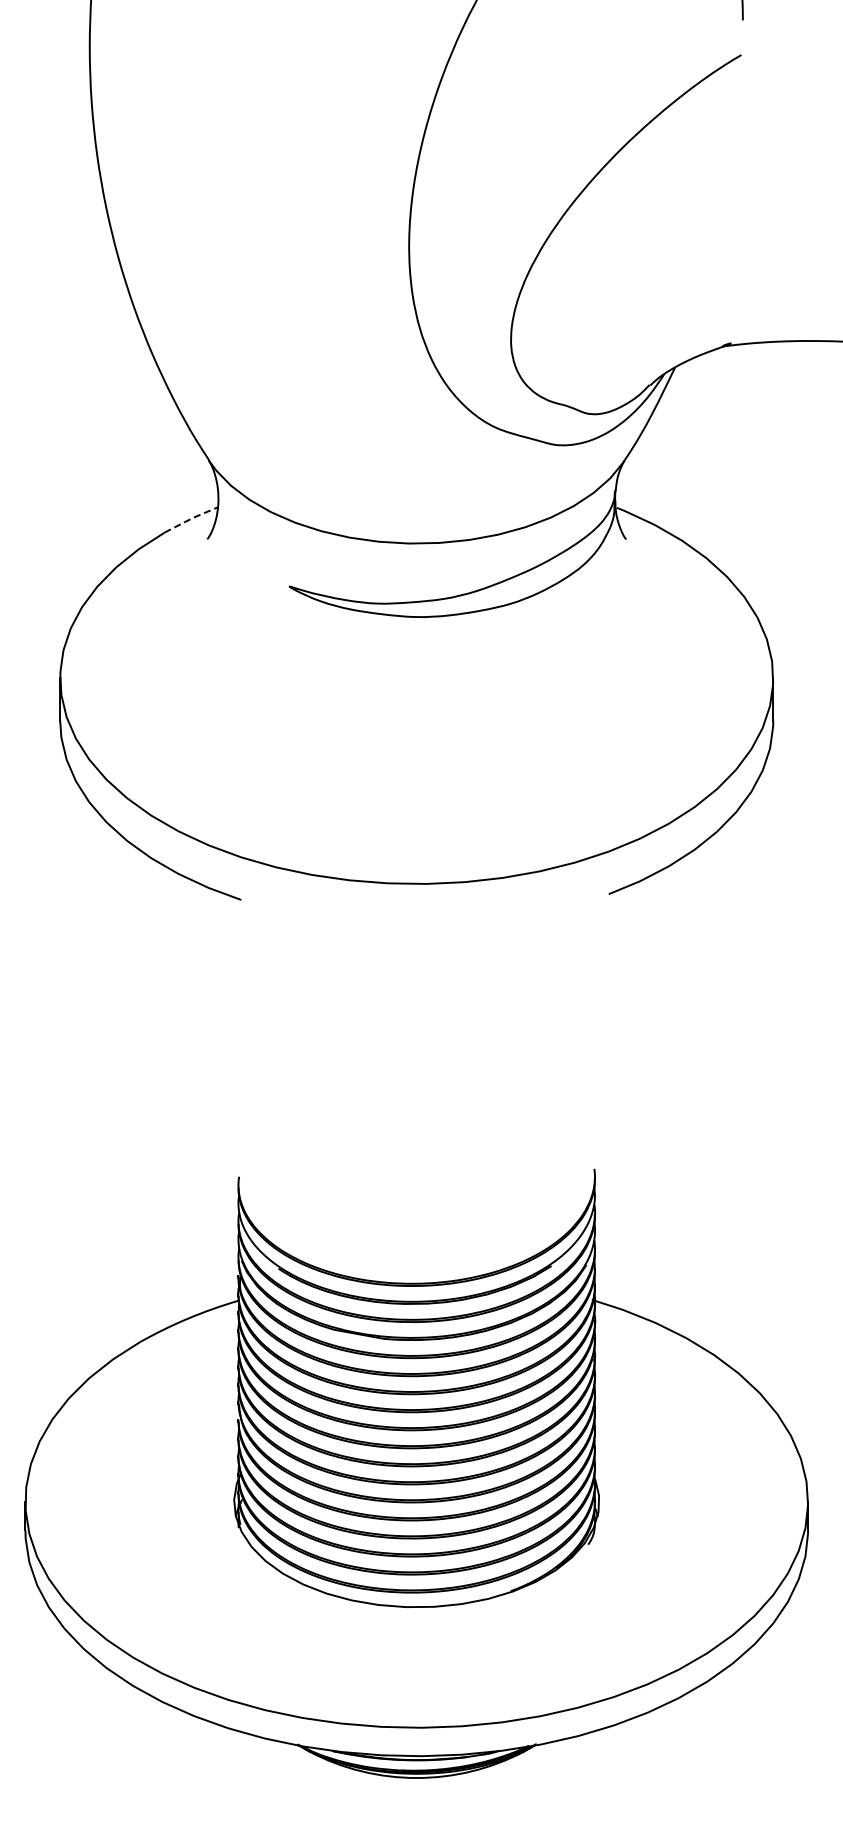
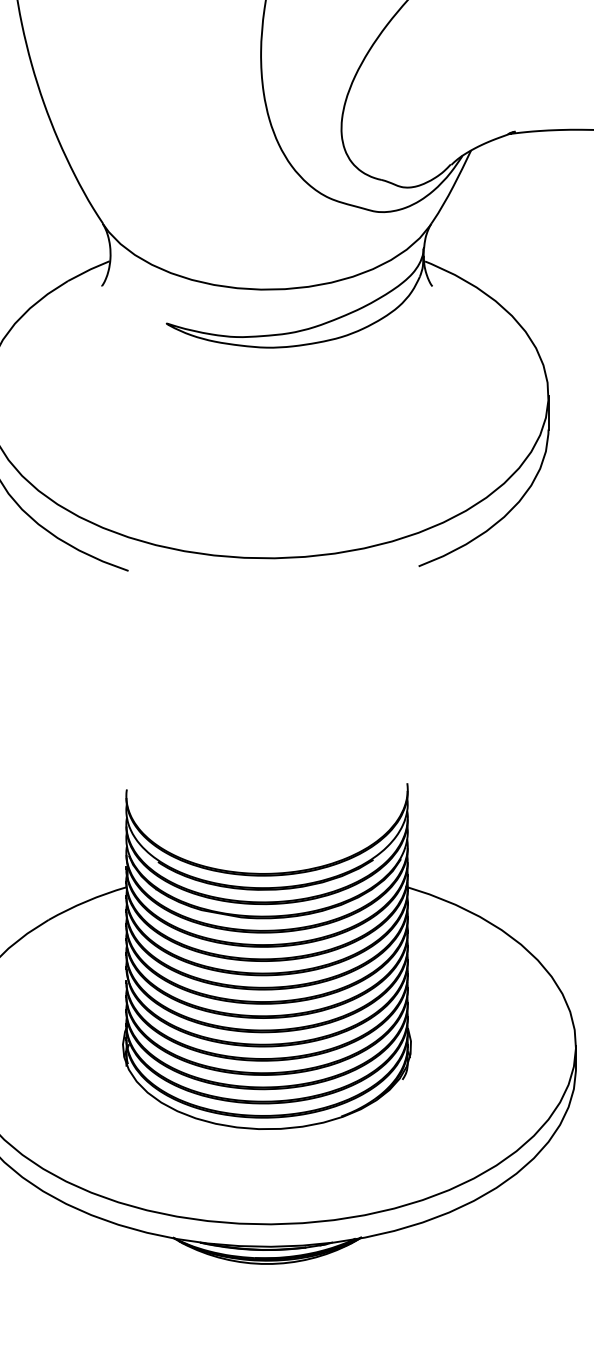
line: (191, 518) -> (89, 269), dashed -> solid

